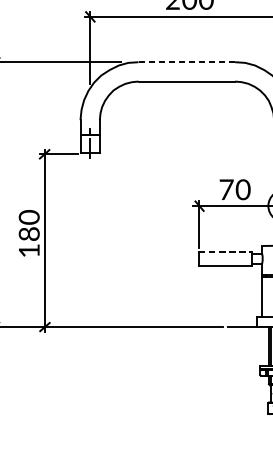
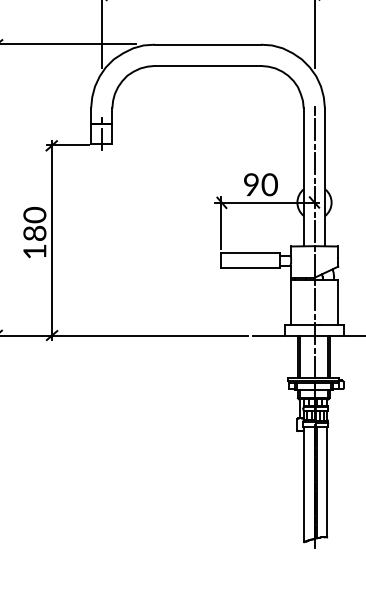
line: (187, 62) -> (208, 44), dashed -> solid
text: (226, 189) -> (251, 184), 70 -> 90
line: (226, 252) -> (251, 253), dashed -> solid

